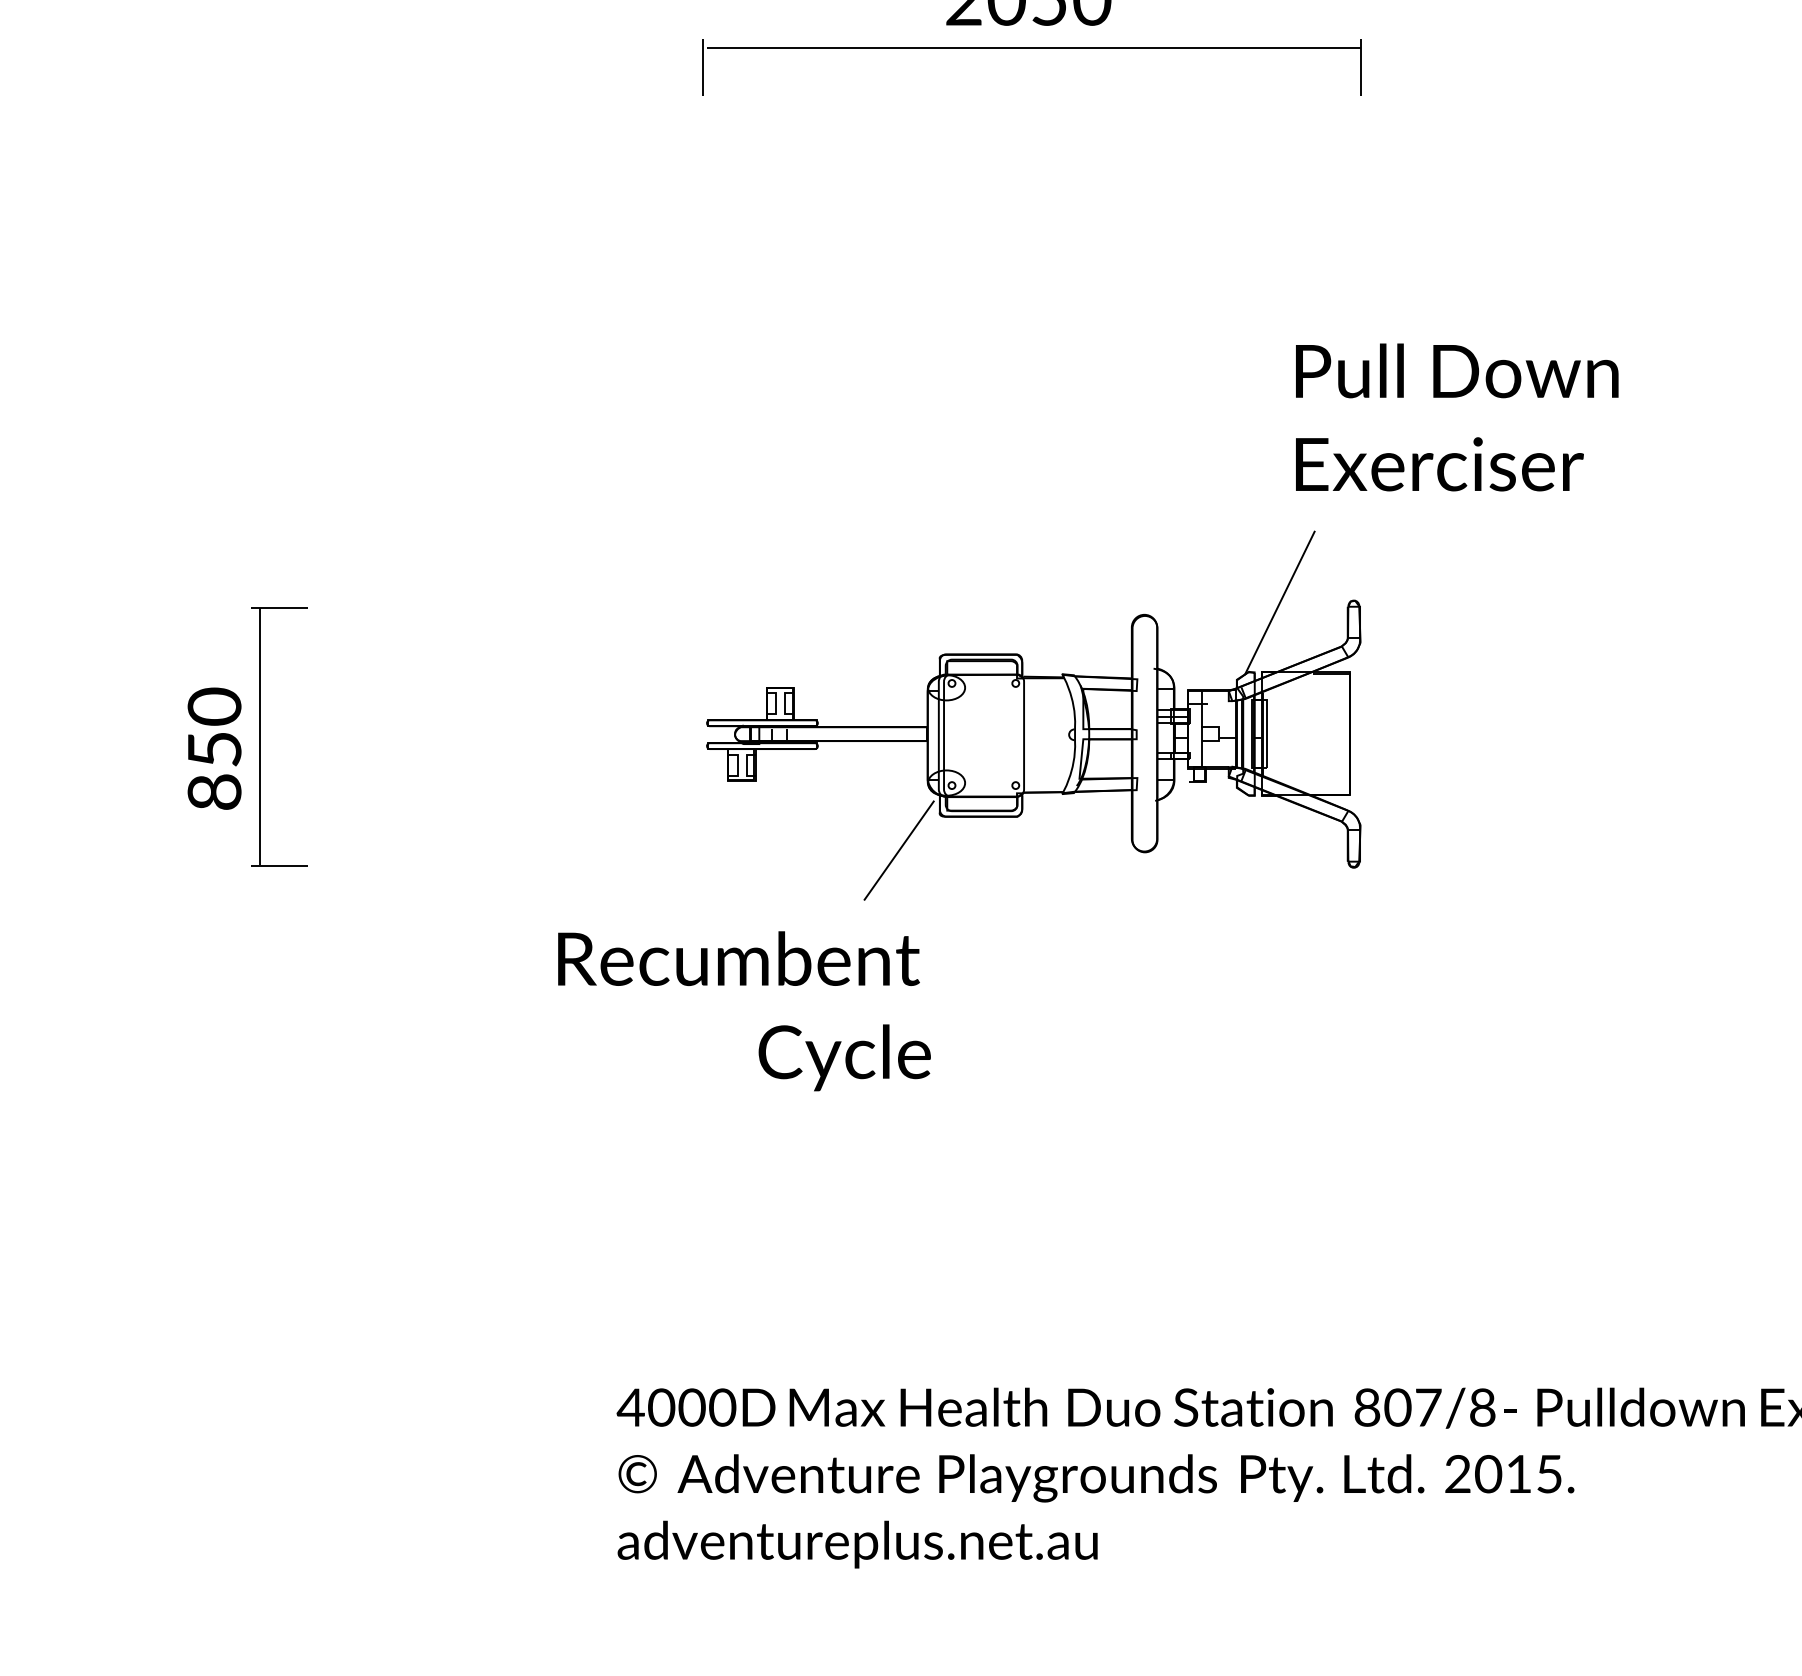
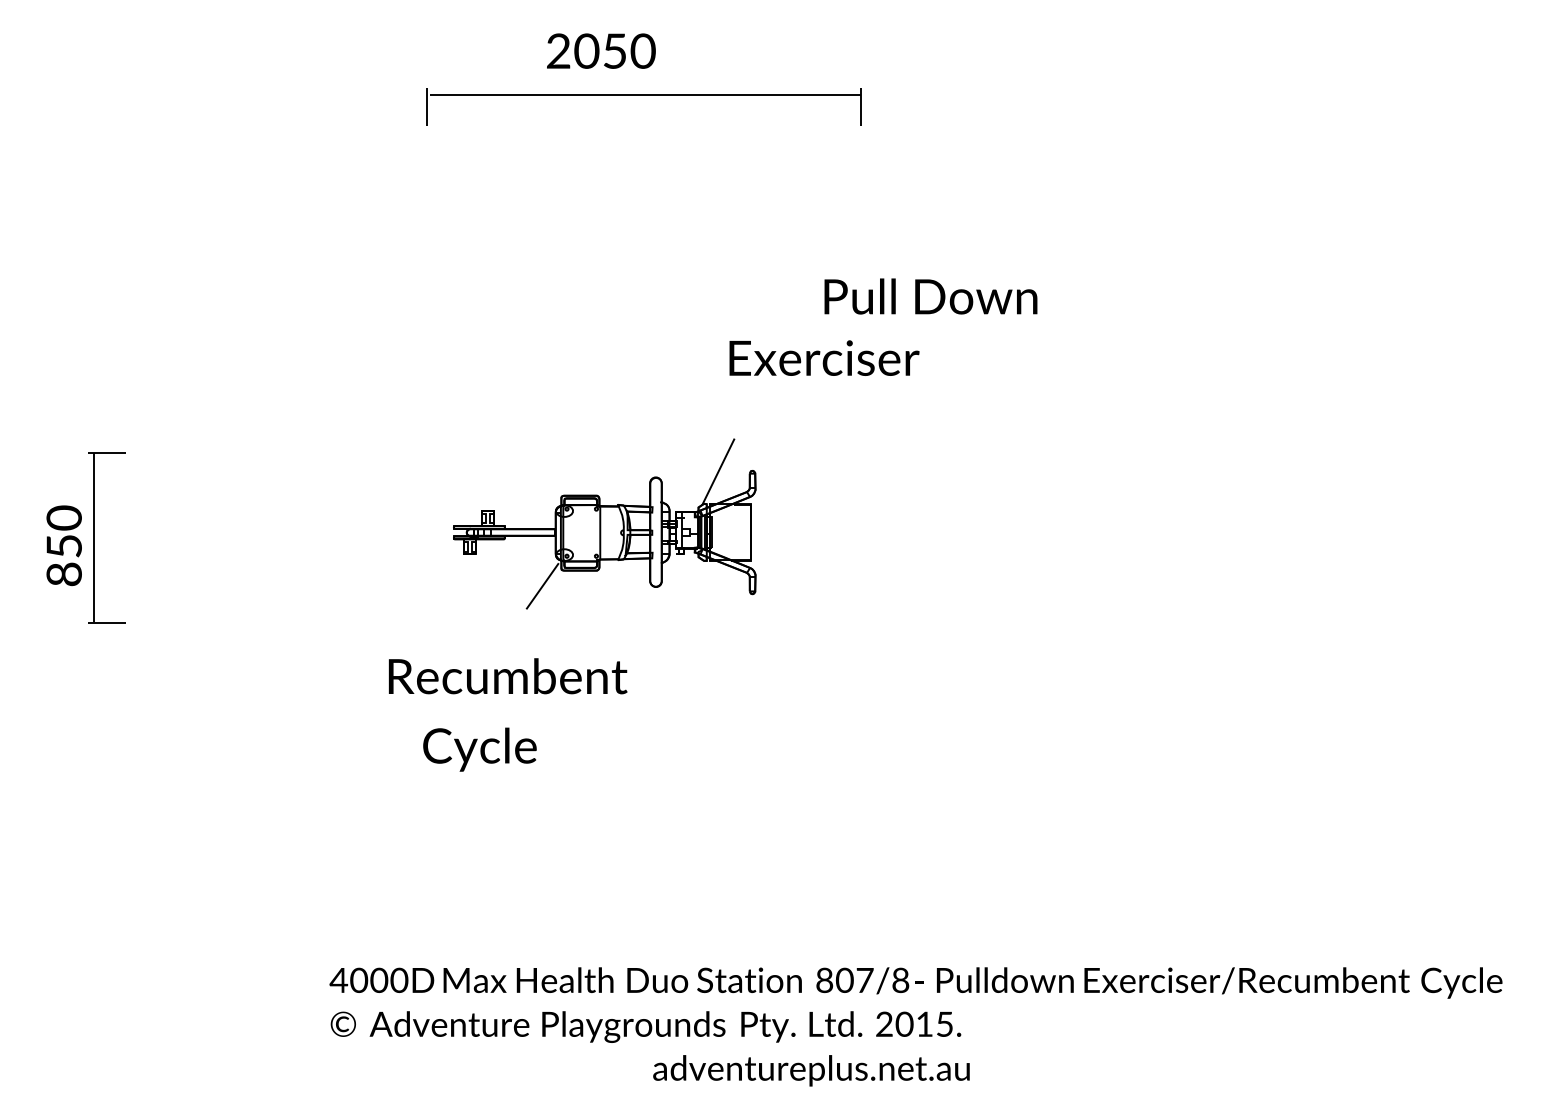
part: (1030, 49) -> (643, 95), moved
text: (1456, 370) -> (930, 296), moved
text: (1439, 463) -> (824, 357), moved
part: (1033, 714) -> (604, 523), size x0.7
text: (739, 959) -> (508, 676), moved
text: (857, 1544) -> (811, 1070), moved

